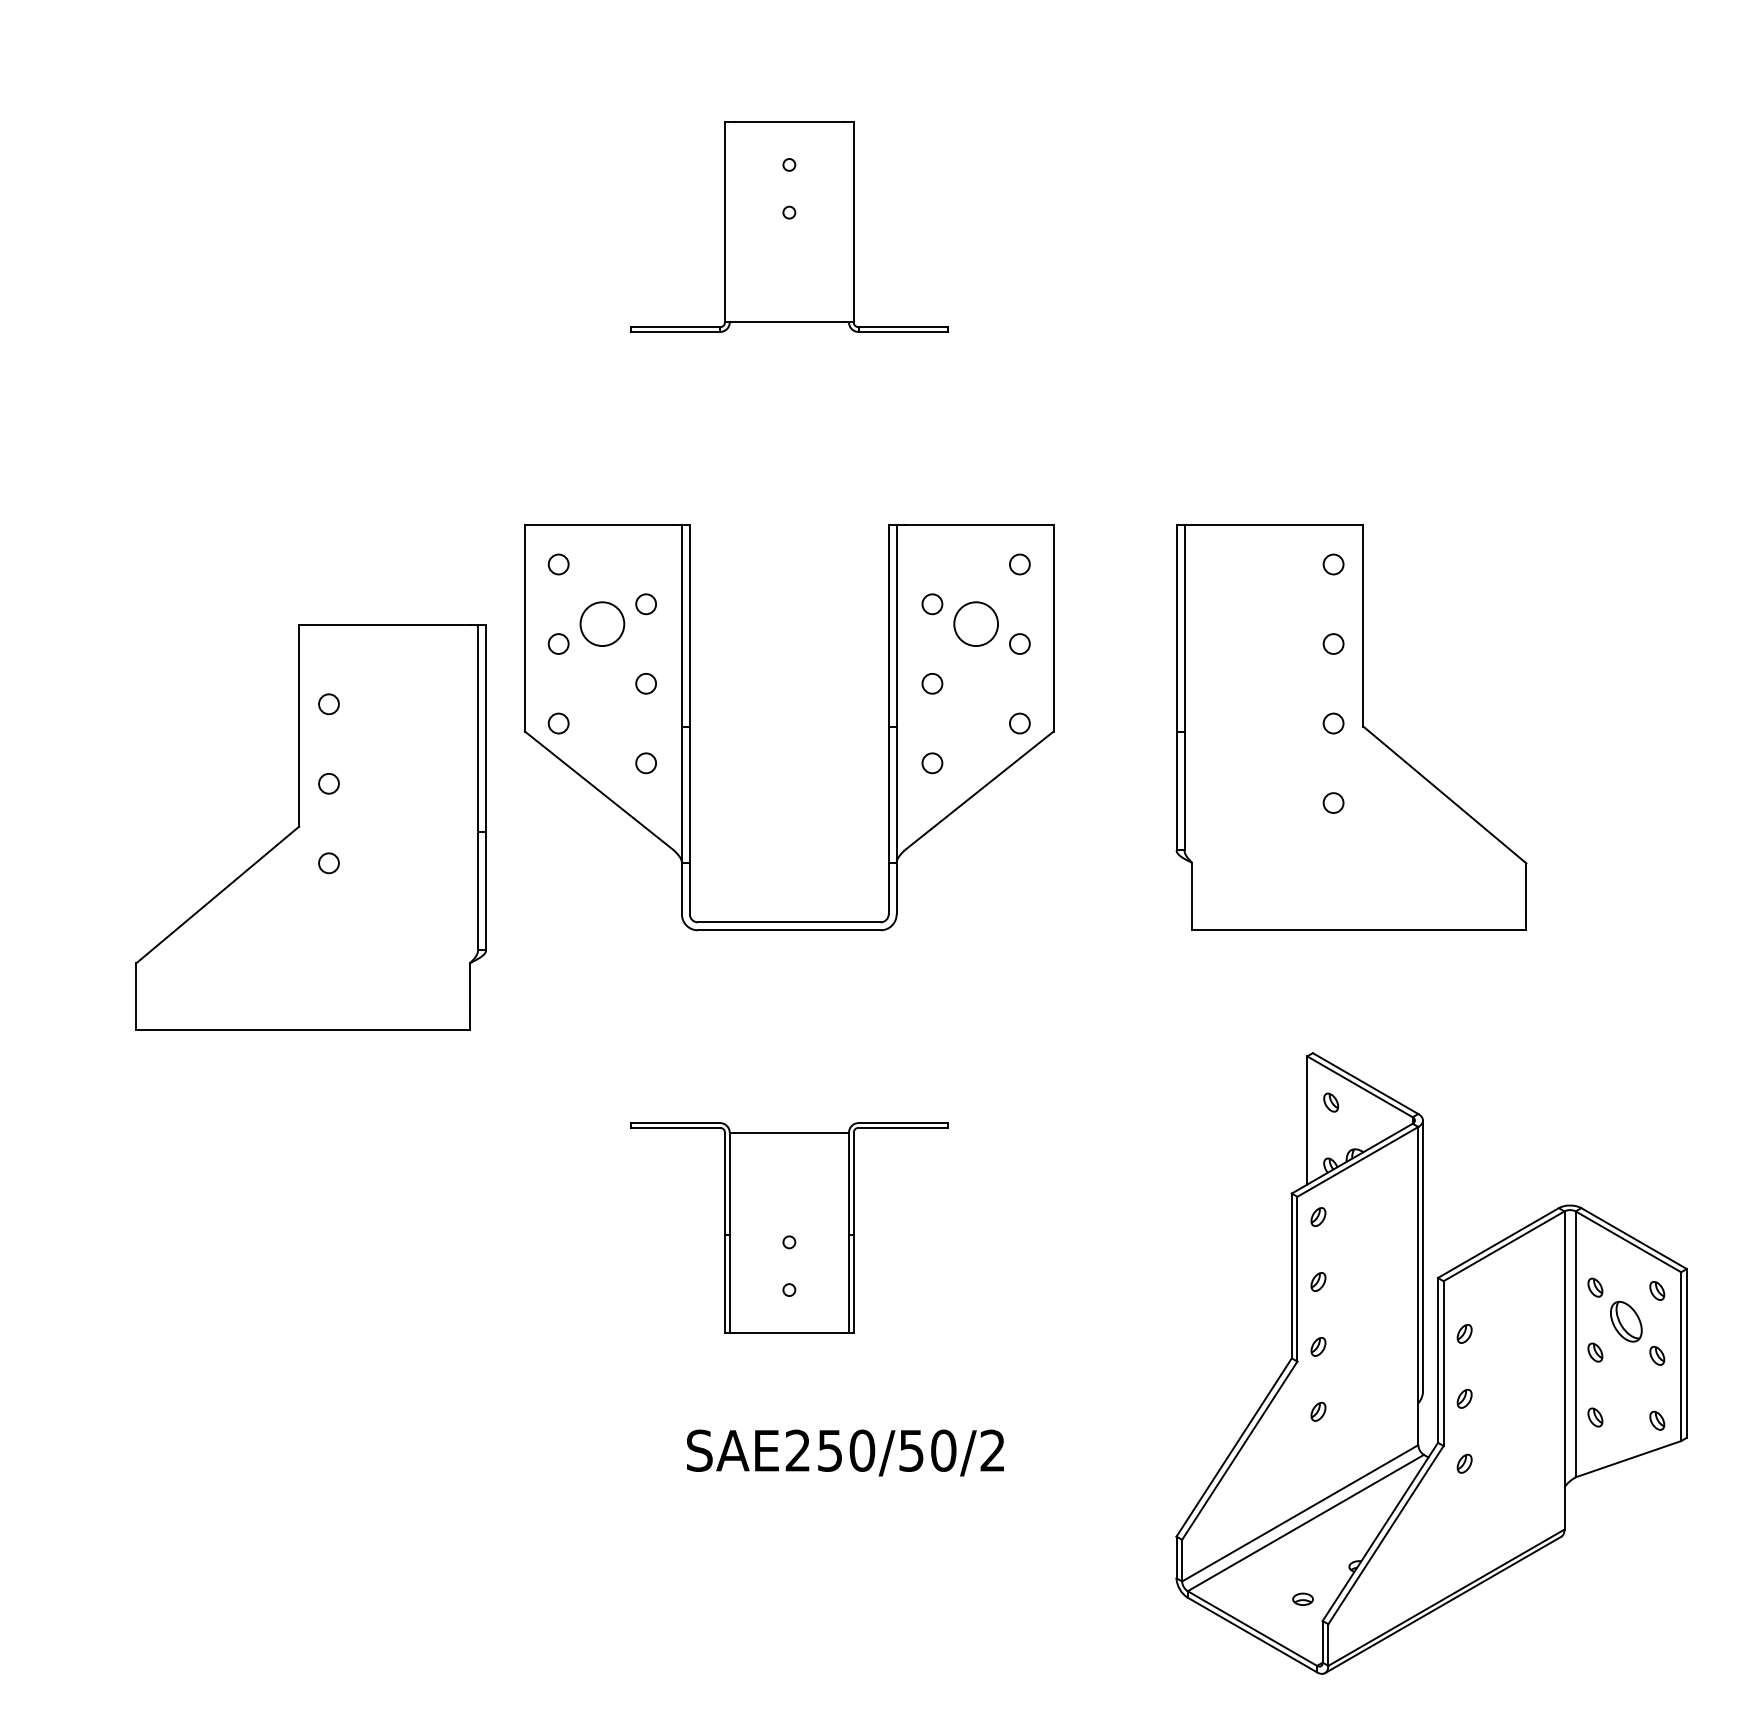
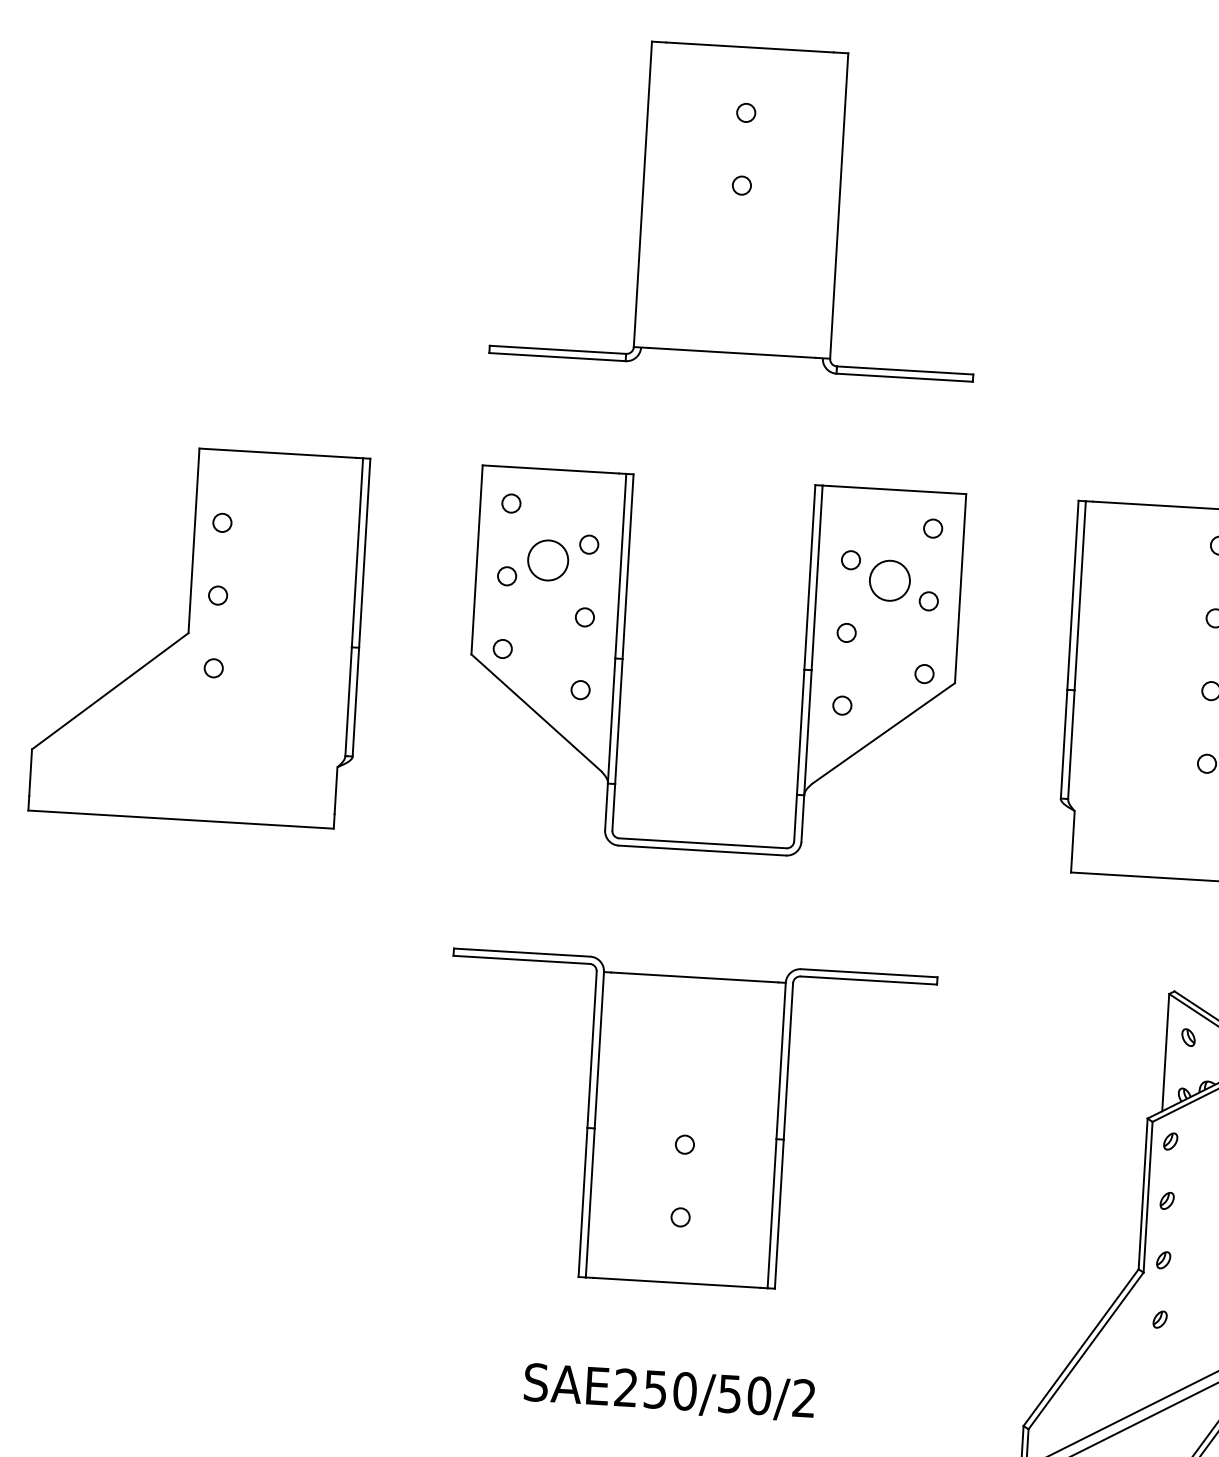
part: (789, 226) -> (740, 207), size x1.67
part: (310, 827) -> (198, 634), moved
part: (789, 1227) -> (686, 1122), size x1.67
text: (845, 1452) -> (669, 1392), moved

